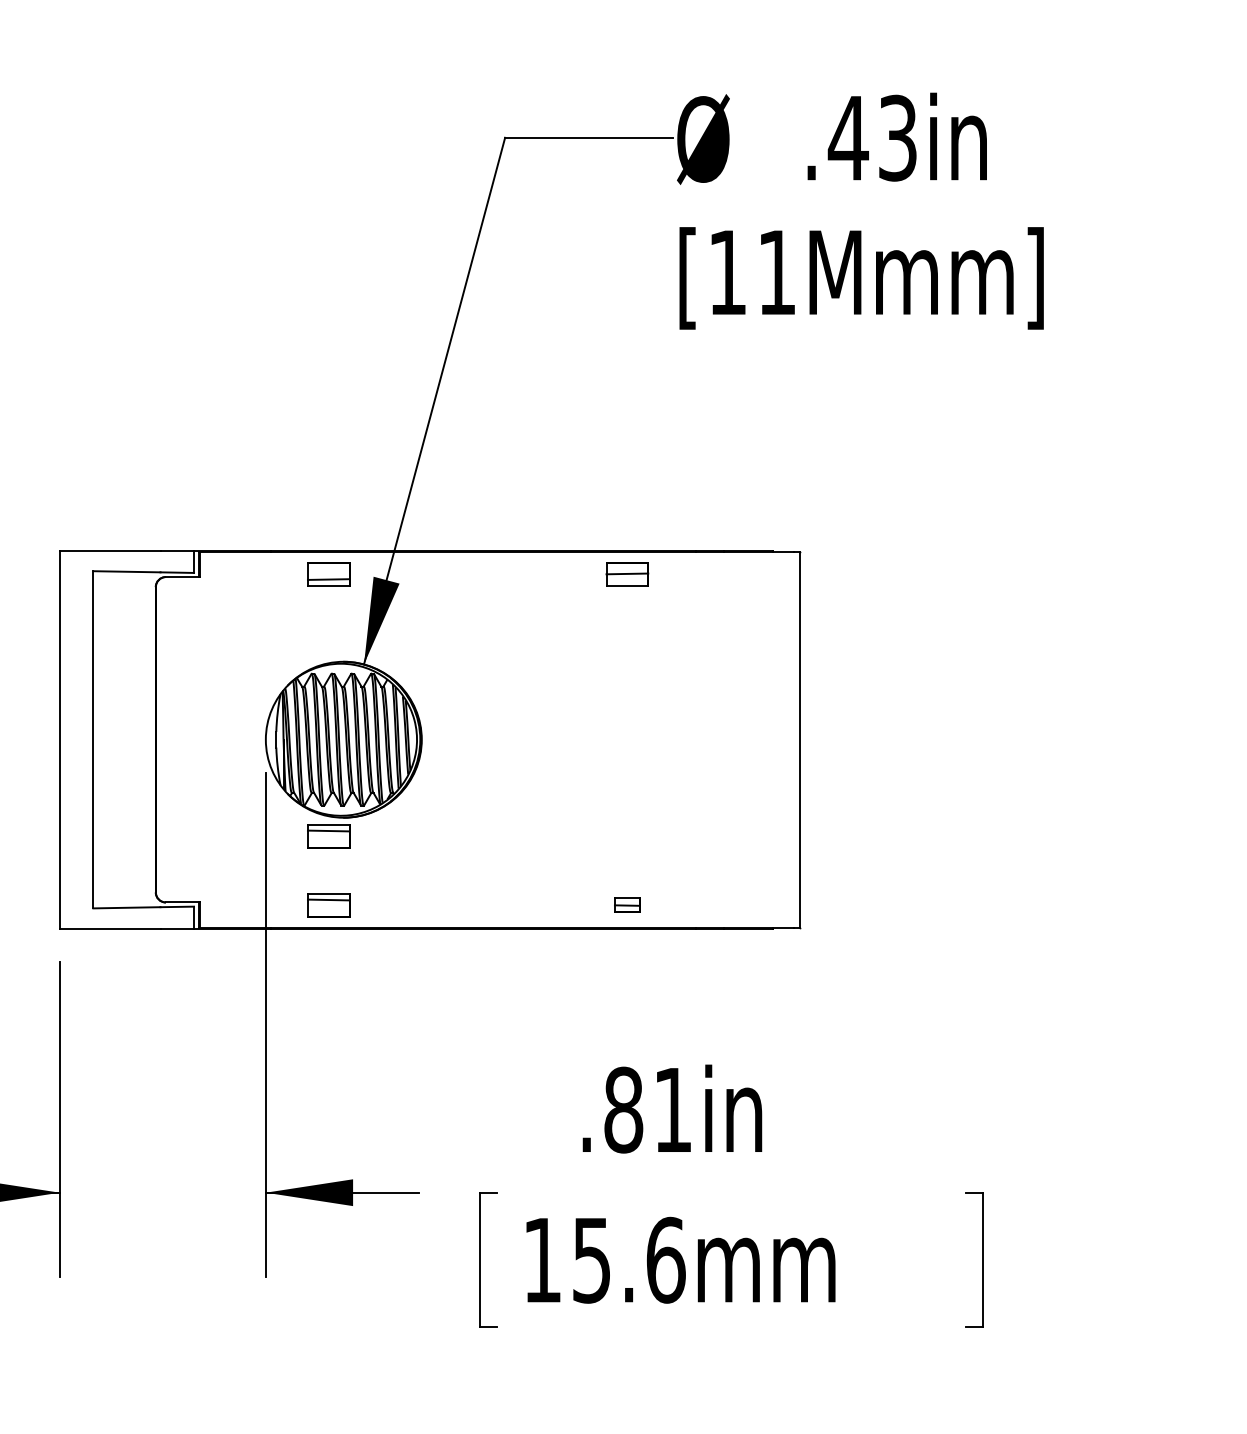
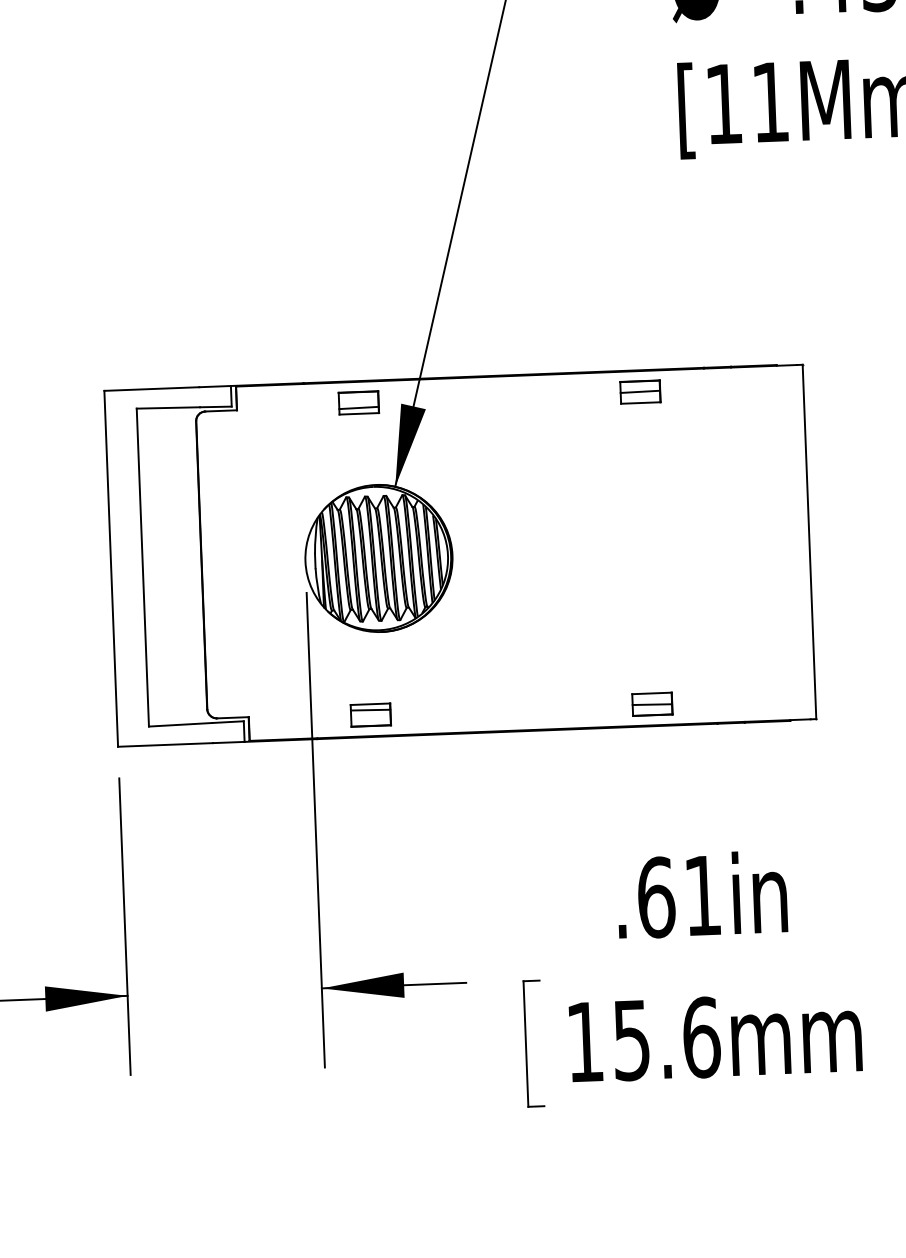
part: (328, 836) -> (368, 650), removed
part: (627, 905) -> (652, 704), size x1.67
text: (623, 1109) -> (656, 896), .81in -> .61in

